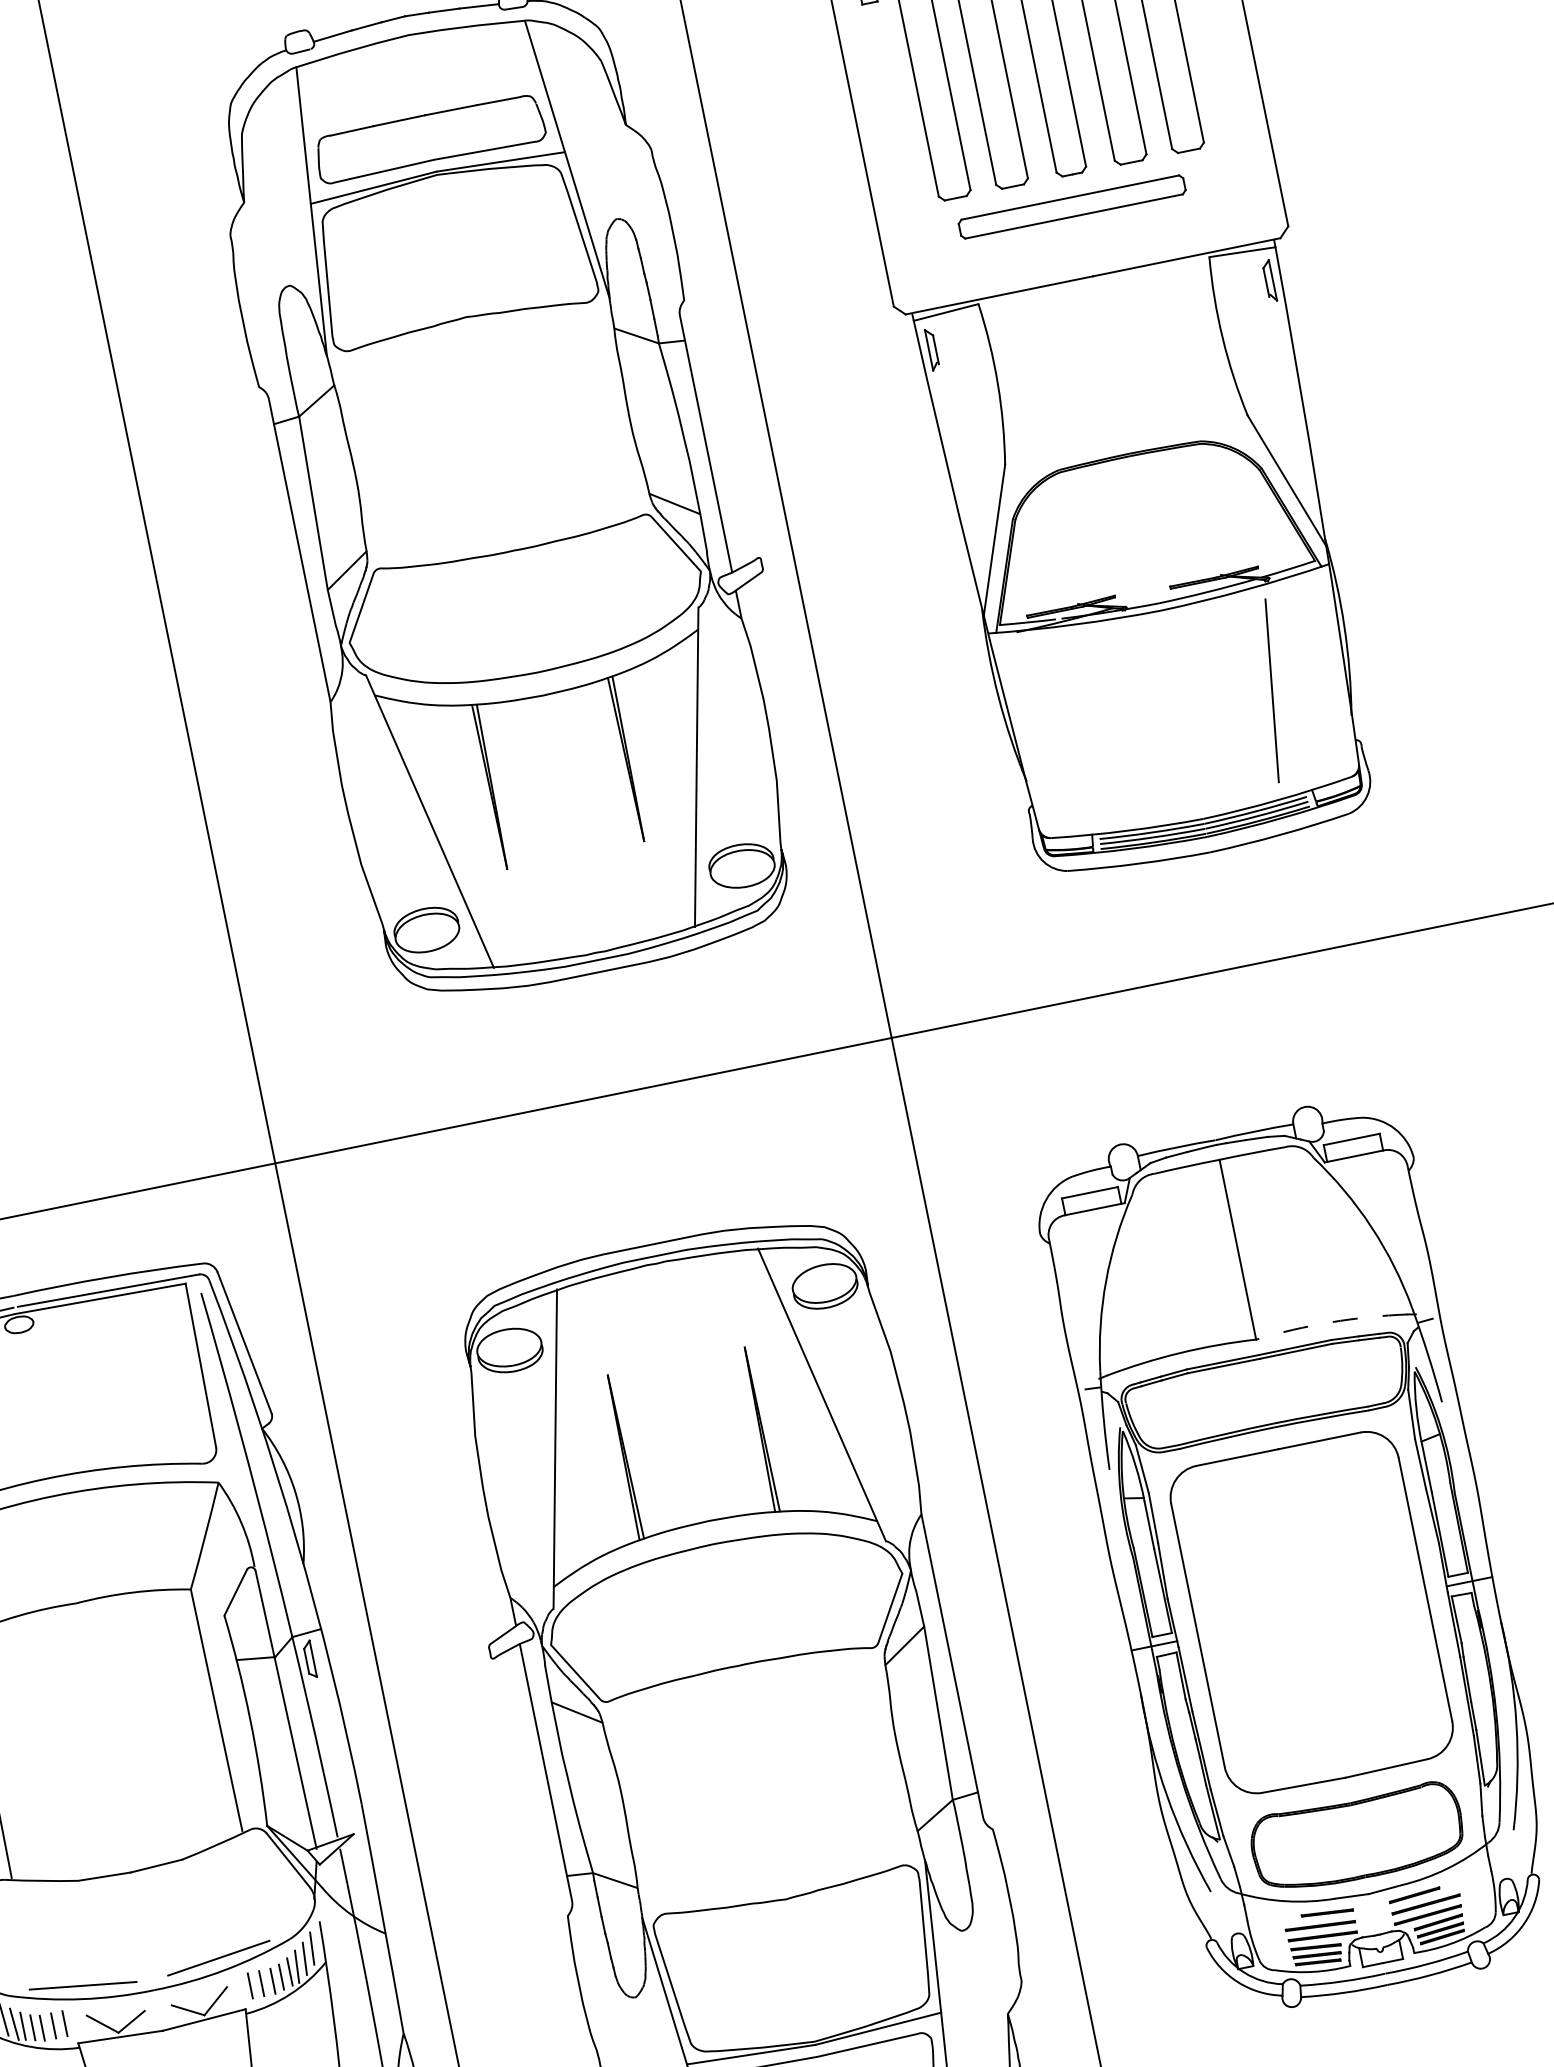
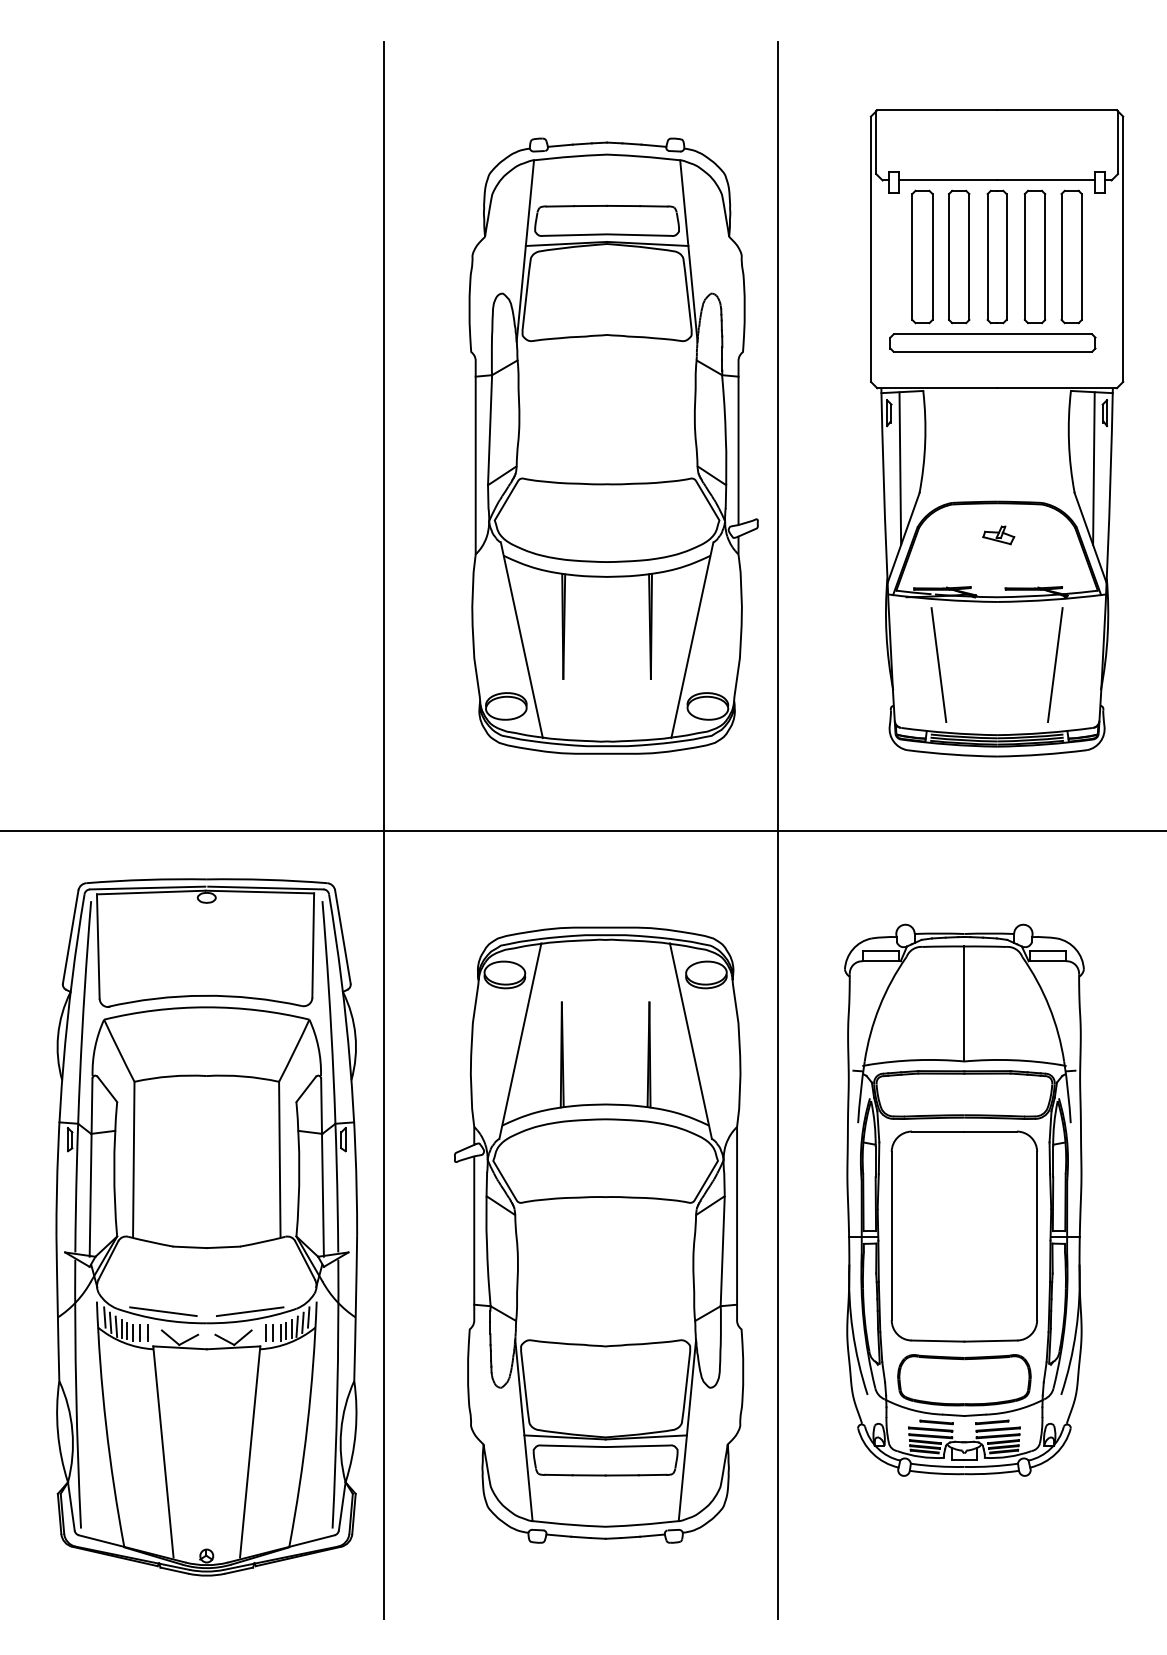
part: (1071, 206) -> (992, 342), size x1.43
line: (1269, 371) -> (1093, 468), added
line: (967, 432) -> (900, 468), added
part: (1142, 506) -> (998, 535), added
line: (1089, 728) -> (938, 665), added
arc: (1331, 1322) -> (1012, 1060), dashed -> solid

